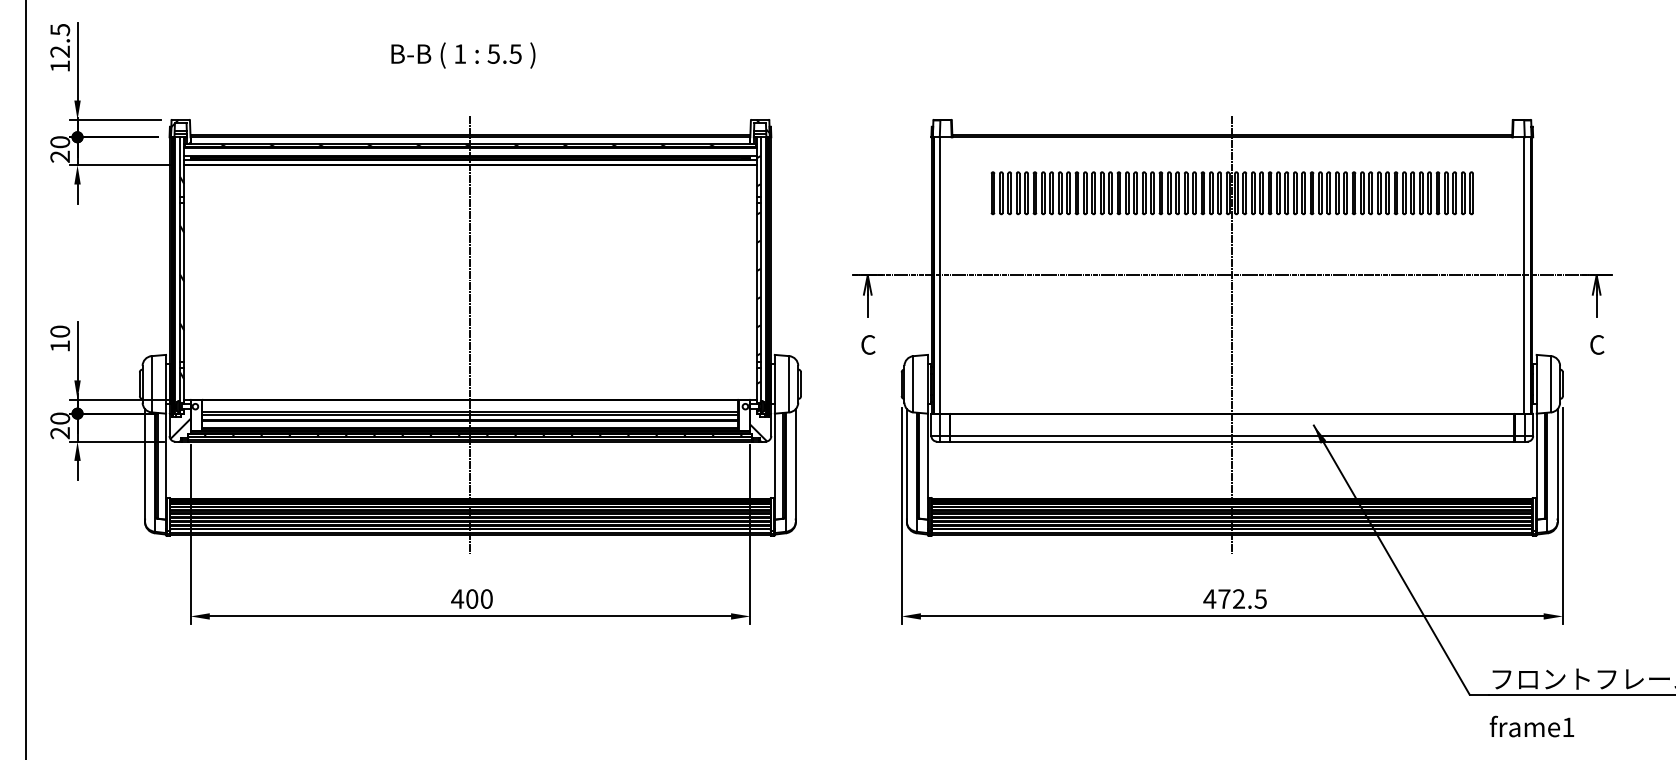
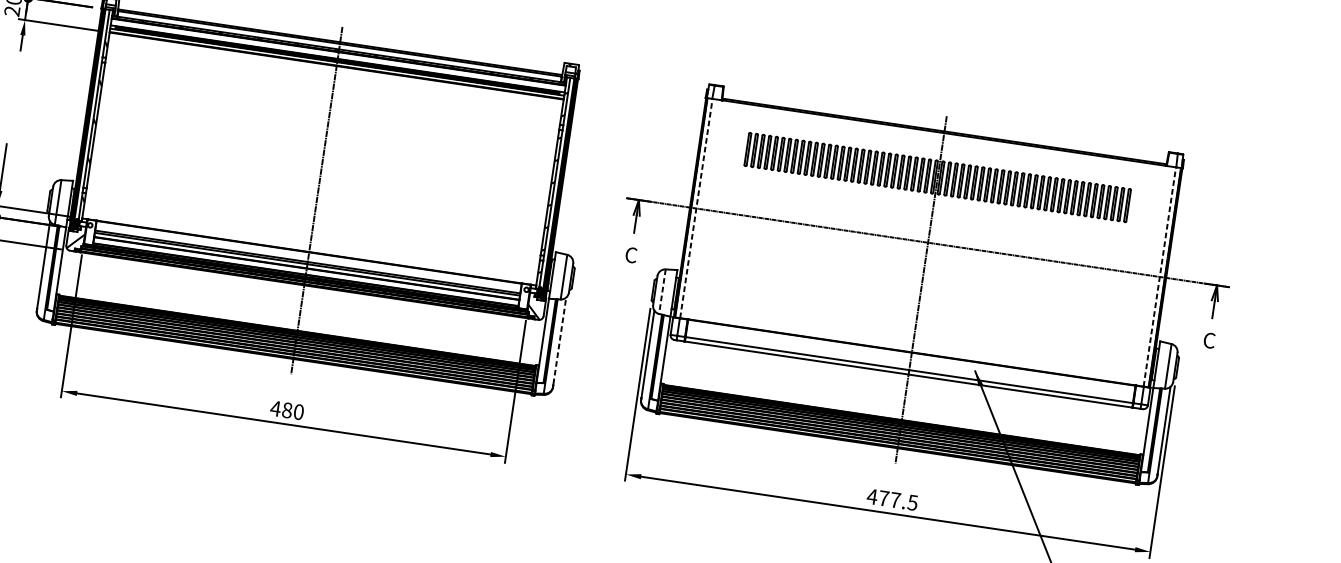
line: (940, 274) -> (696, 207), solid -> dashed
line: (1524, 274) -> (1159, 276), solid -> dashed
line: (913, 384) -> (662, 291), solid -> dashed
line: (795, 463) -> (559, 340), solid -> dashed
text: (472, 598) -> (287, 409), 400 -> 480
text: (1239, 598) -> (895, 499), 472.5 -> 477.5

